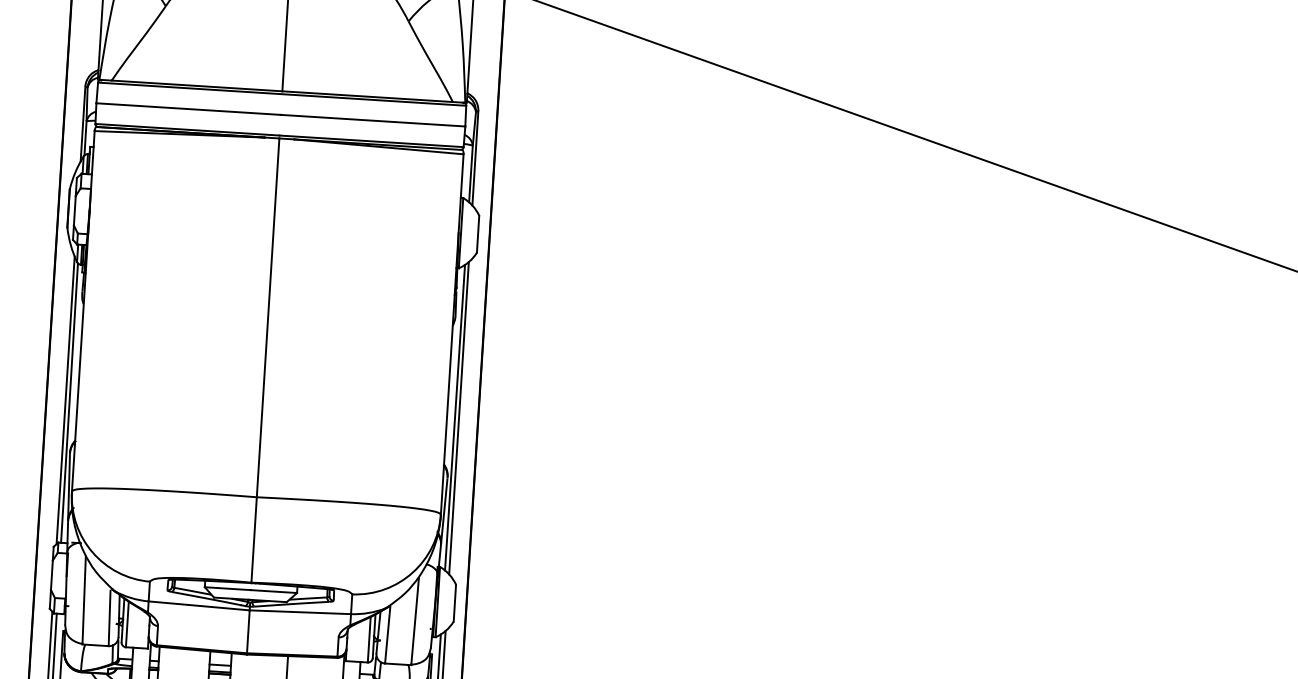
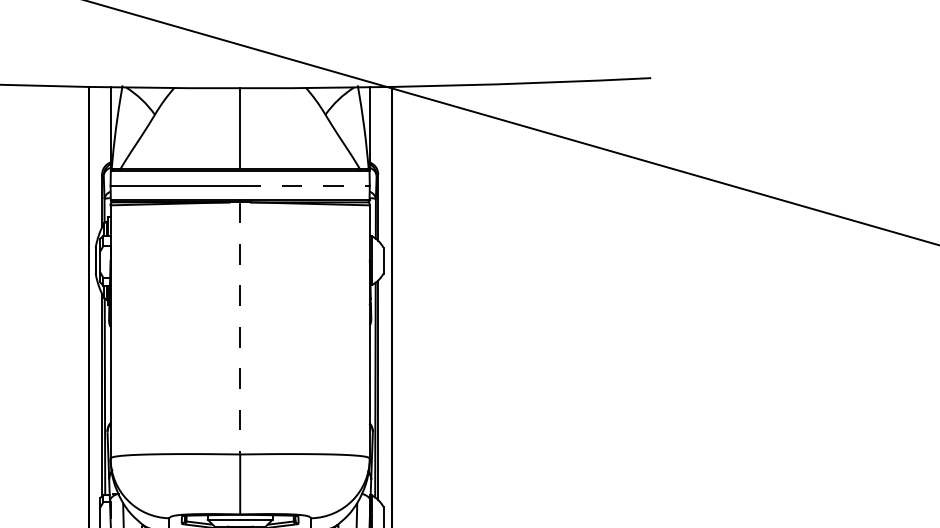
line: (372, 120) -> (304, 185), solid -> dashed
line: (268, 317) -> (240, 328), solid -> dashed

